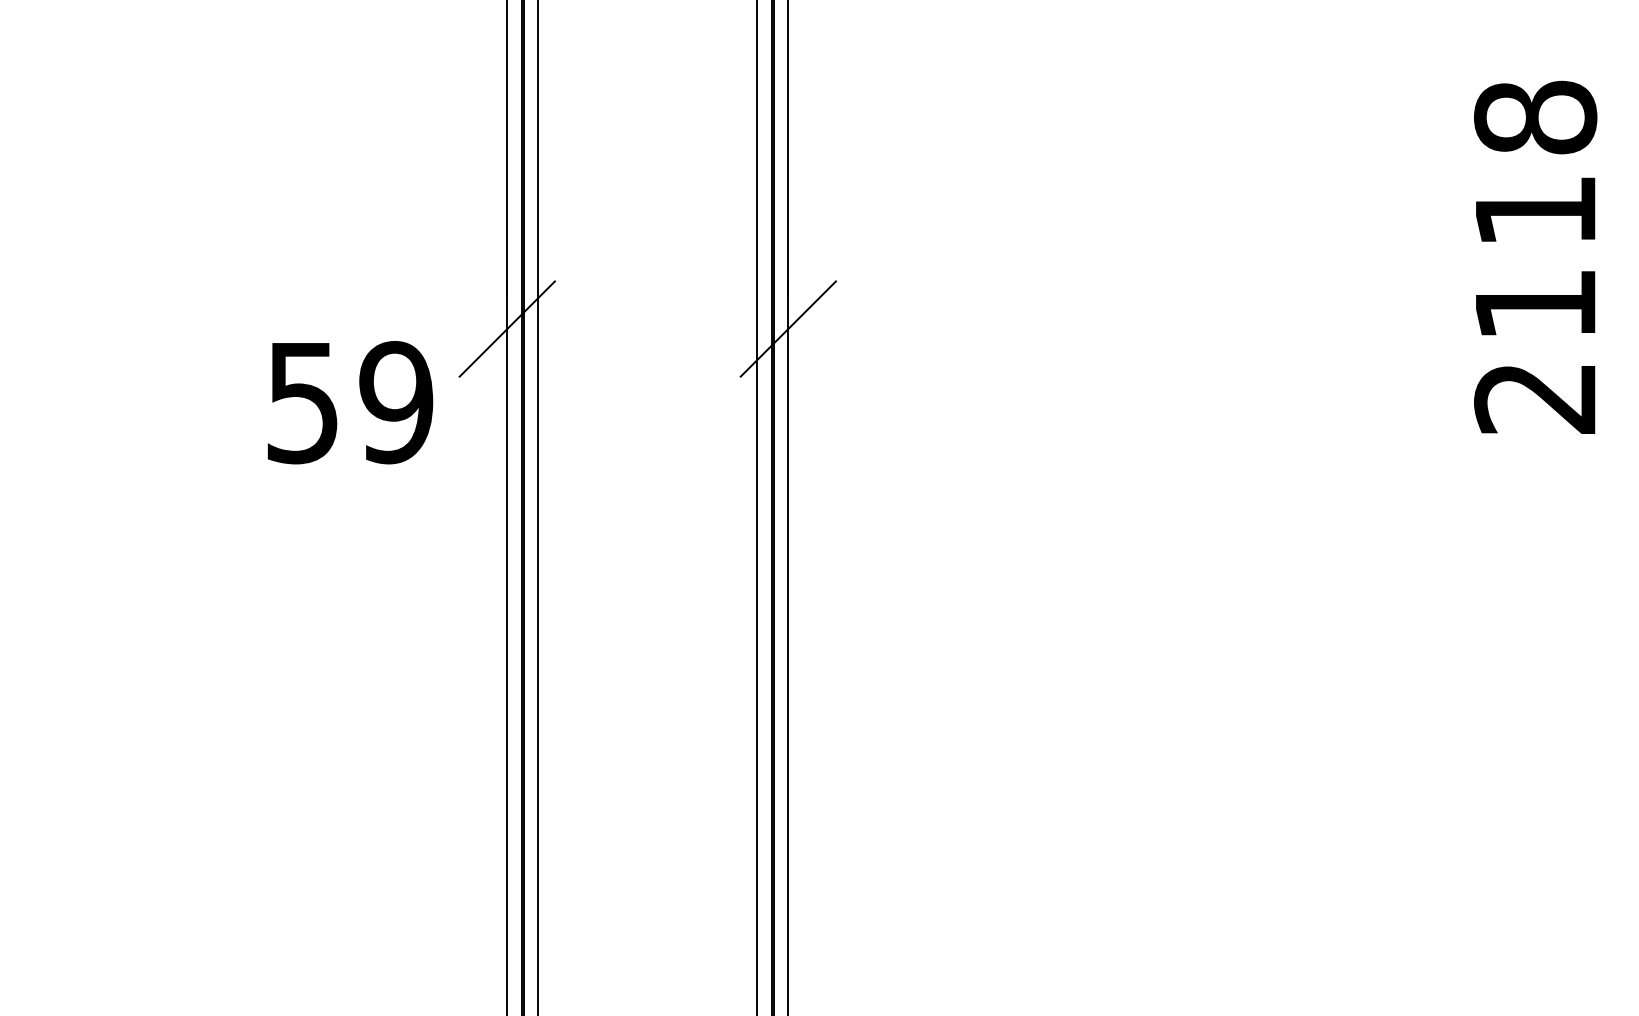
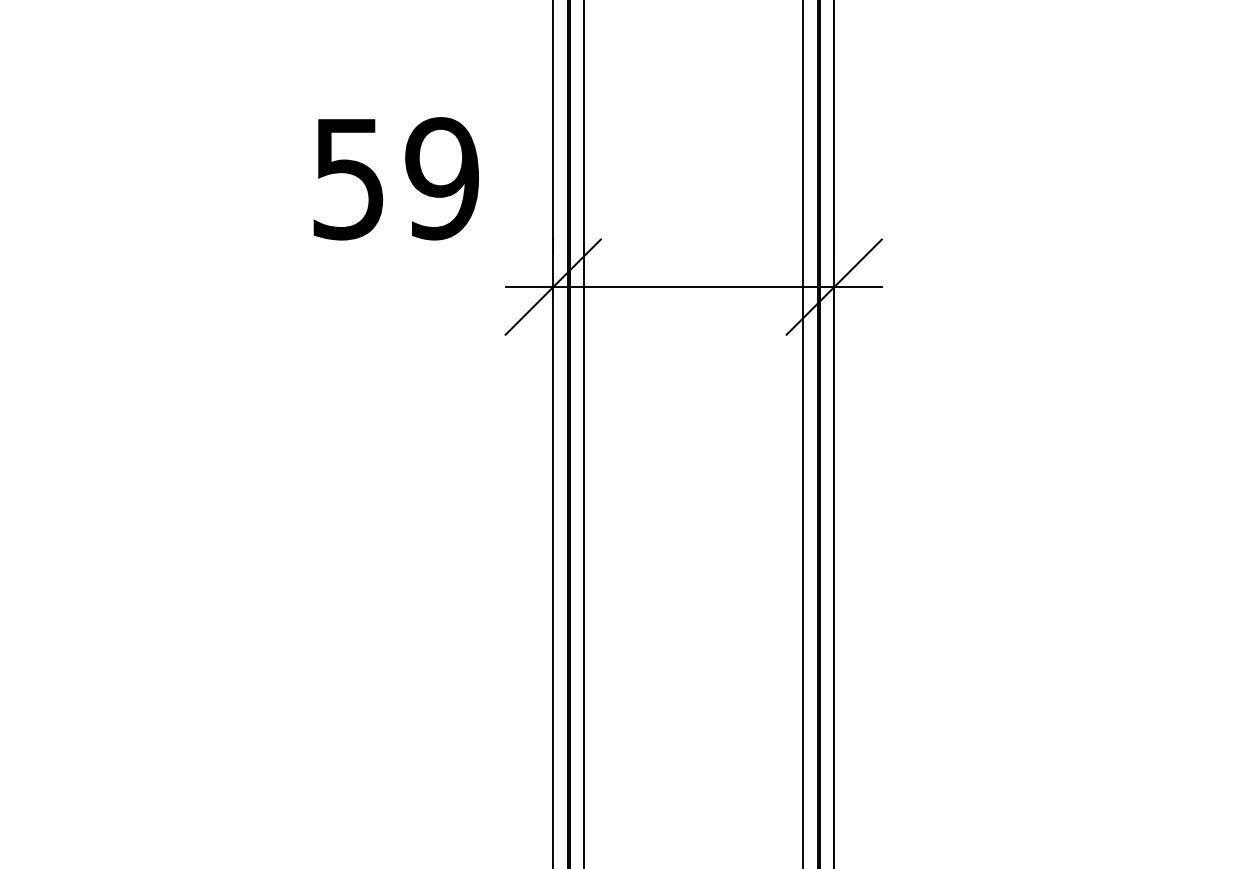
line: (647, 329) -> (693, 287), added
text: (350, 402) -> (396, 178), moved

